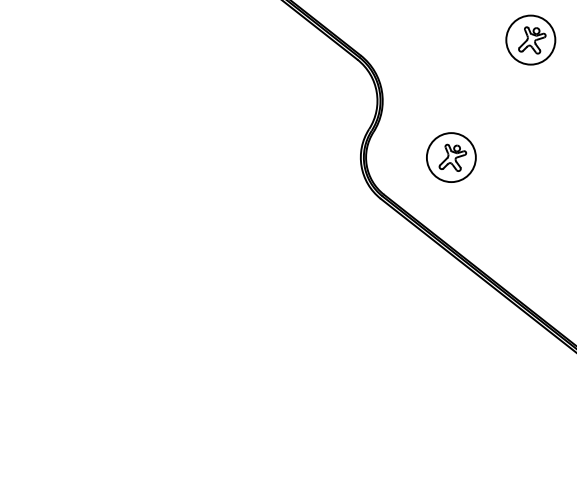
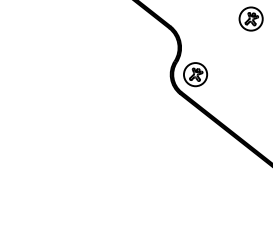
part: (451, 157) -> (195, 74), moved

